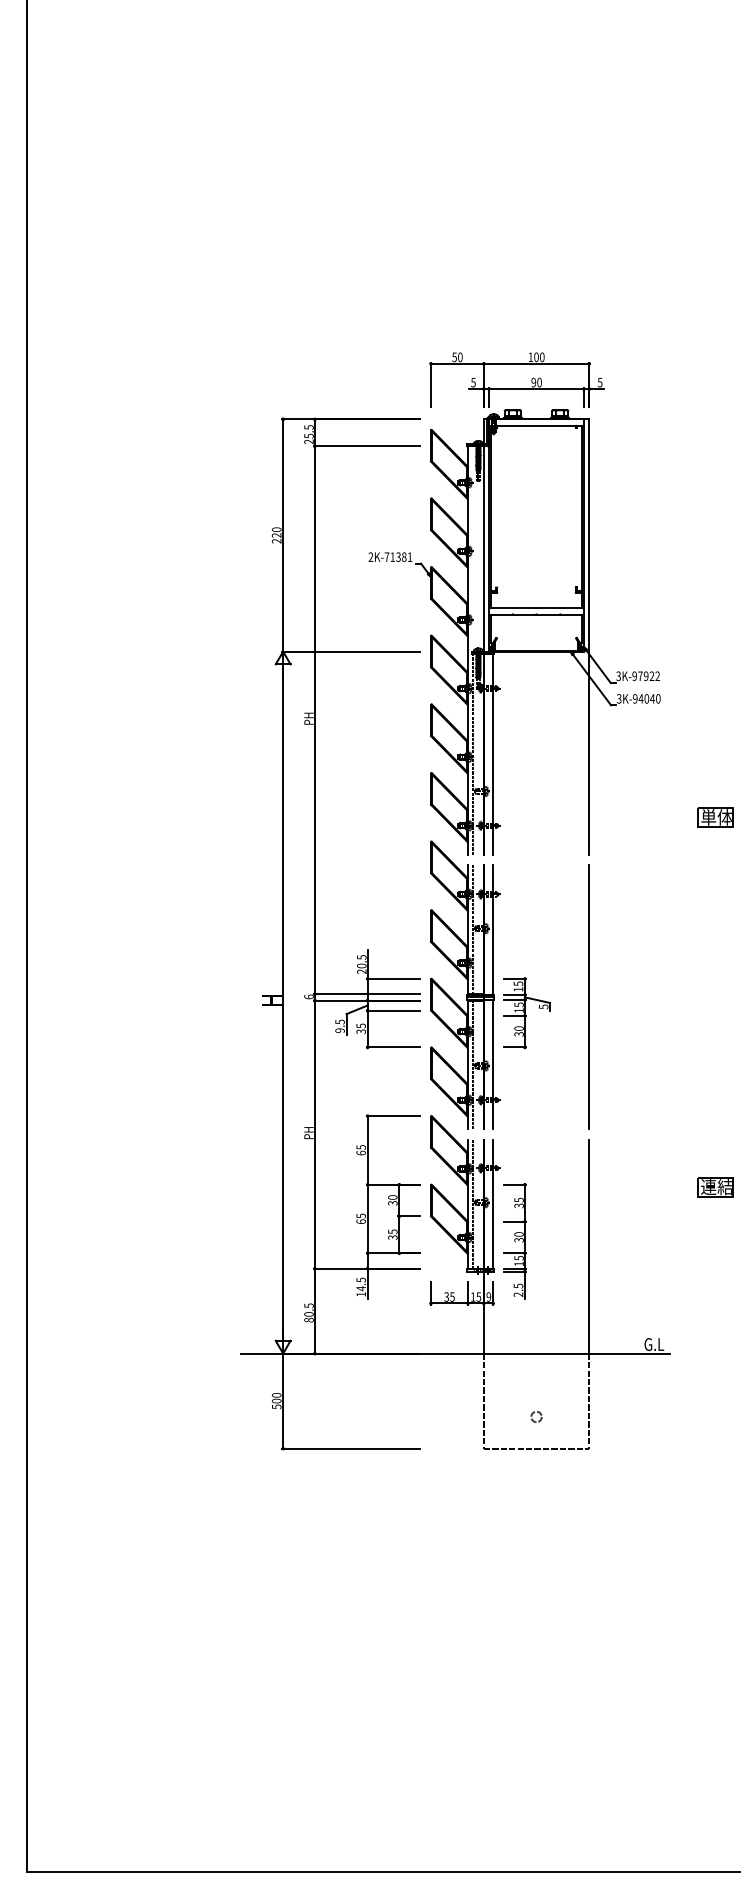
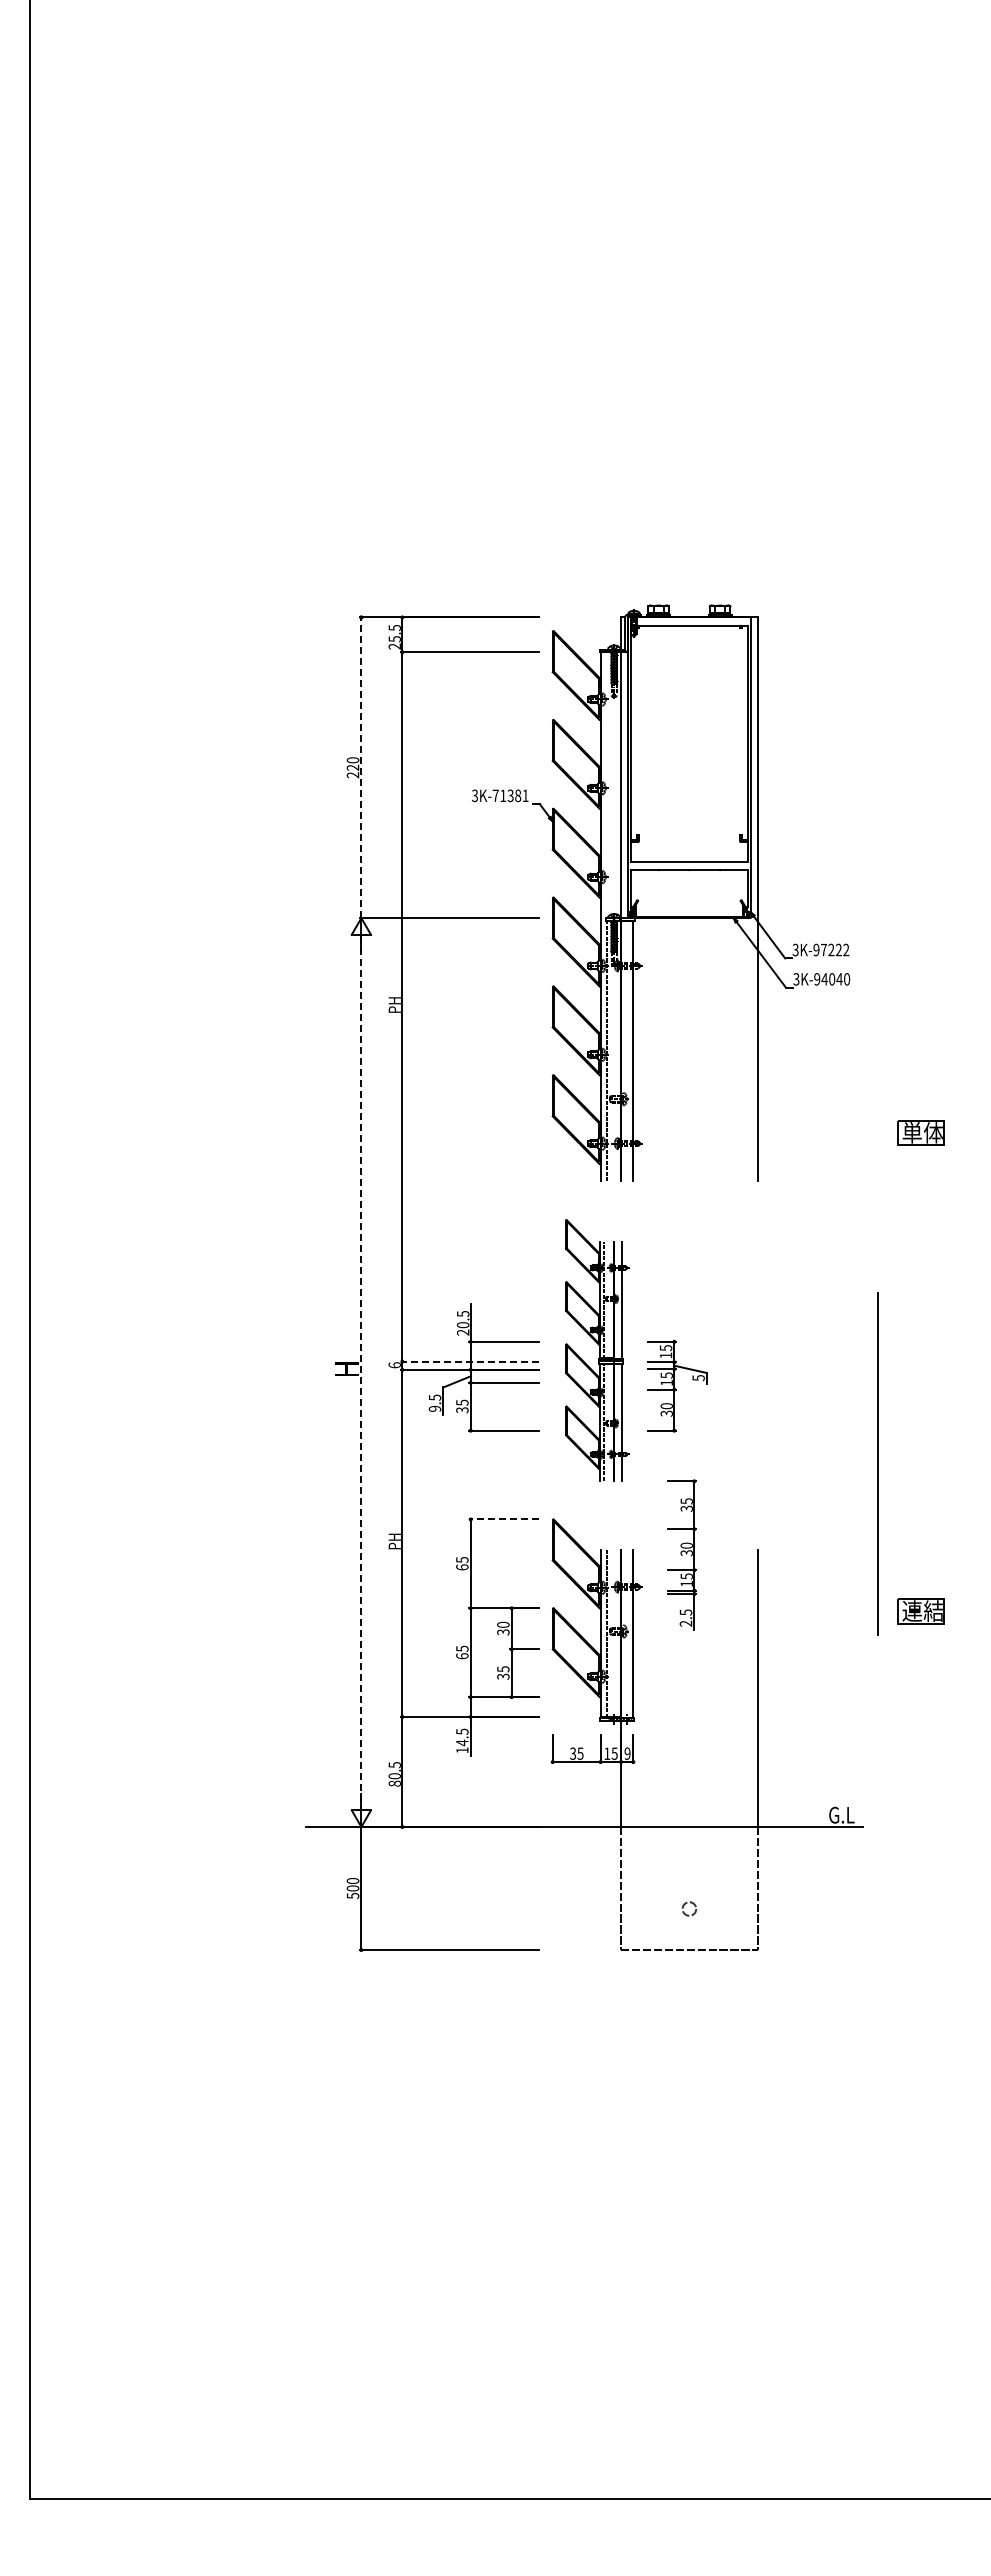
part: (516, 379) -> (663, 565), removed
line: (283, 535) -> (361, 767), solid -> dashed
text: (371, 557) -> (475, 796), 2K-71381 -> 3K-71381
text: (646, 676) -> (831, 950), 3K-97922 -> 3K-97222
part: (464, 985) -> (596, 1350), size x0.7
line: (366, 994) -> (469, 1361), solid -> dashed
line: (589, 997) -> (877, 1463), moved
line: (283, 1003) -> (361, 1373), solid -> dashed
line: (393, 1116) -> (504, 1519), solid -> dashed
part: (514, 1241) -> (681, 1554), moved

